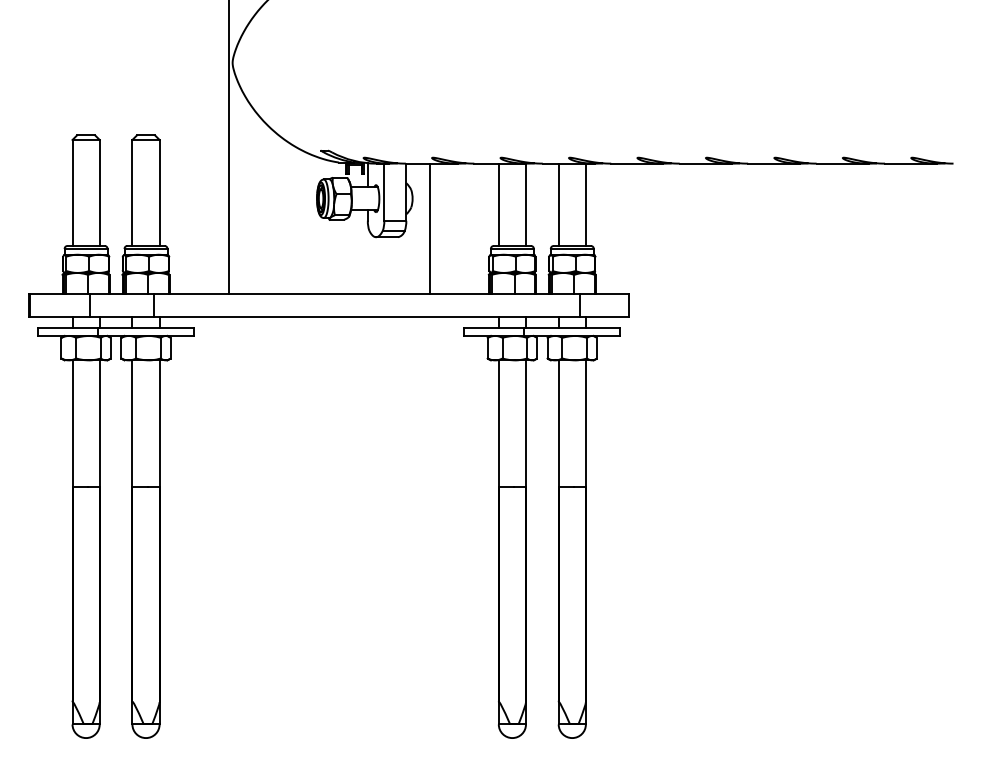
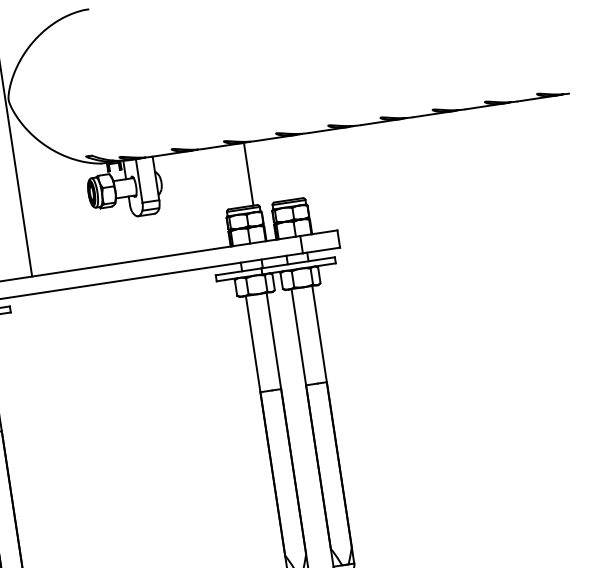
line: (498, 204) -> (227, 177), removed
line: (558, 204) -> (273, 170), removed
line: (585, 204) -> (294, 167), removed
line: (429, 228) -> (177, 203), removed

